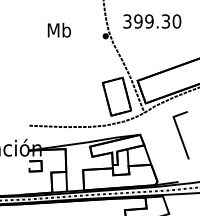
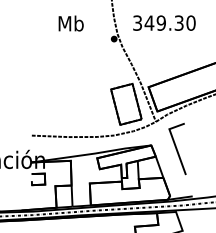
text: (138, 20) -> (149, 22), 399.30 -> 349.30
text: (58, 30) -> (70, 23), moved
line: (181, 134) -> (177, 148), moved

